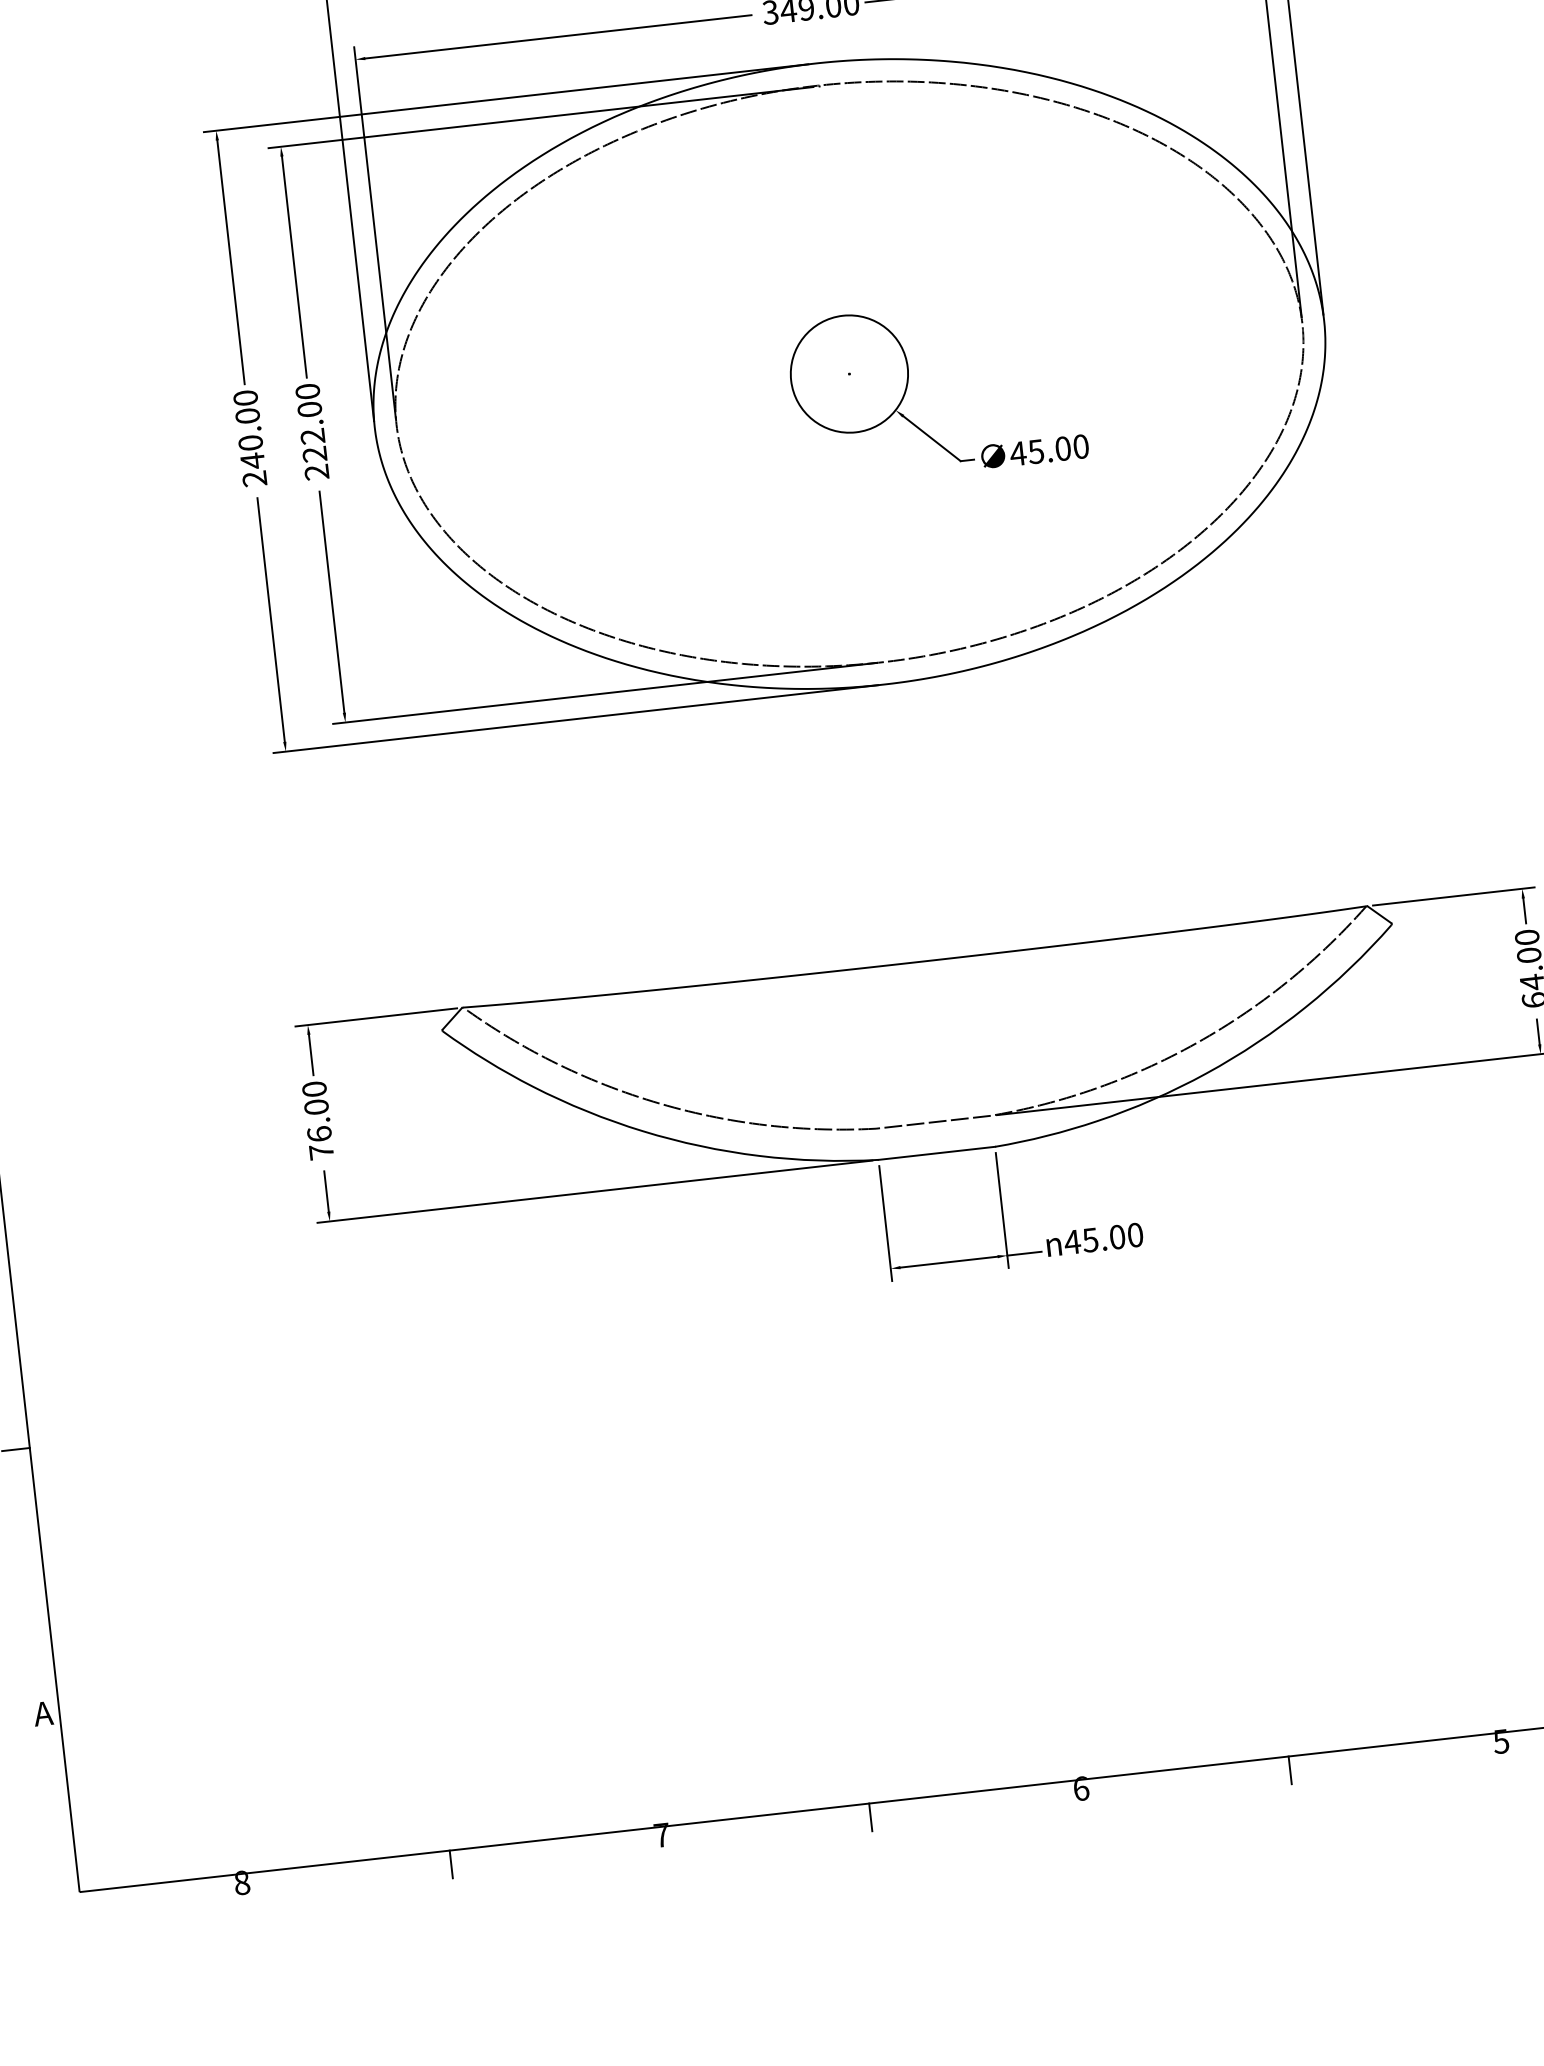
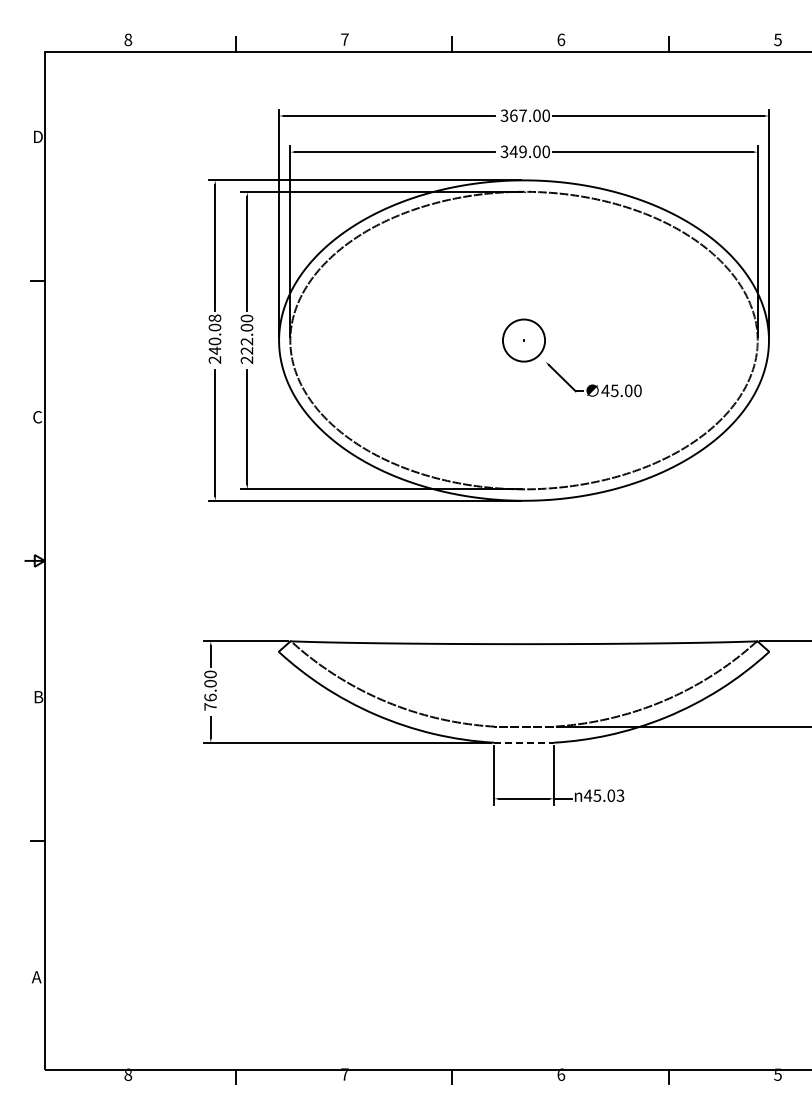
circle: (848, 374) -> (523, 340), size x0.7
text: (244, 398) -> (214, 318), 240.00 -> 240.08
line: (937, 1152) -> (524, 742), solid -> dashed
text: (1135, 1234) -> (620, 795), 45.00 -> 45.03

